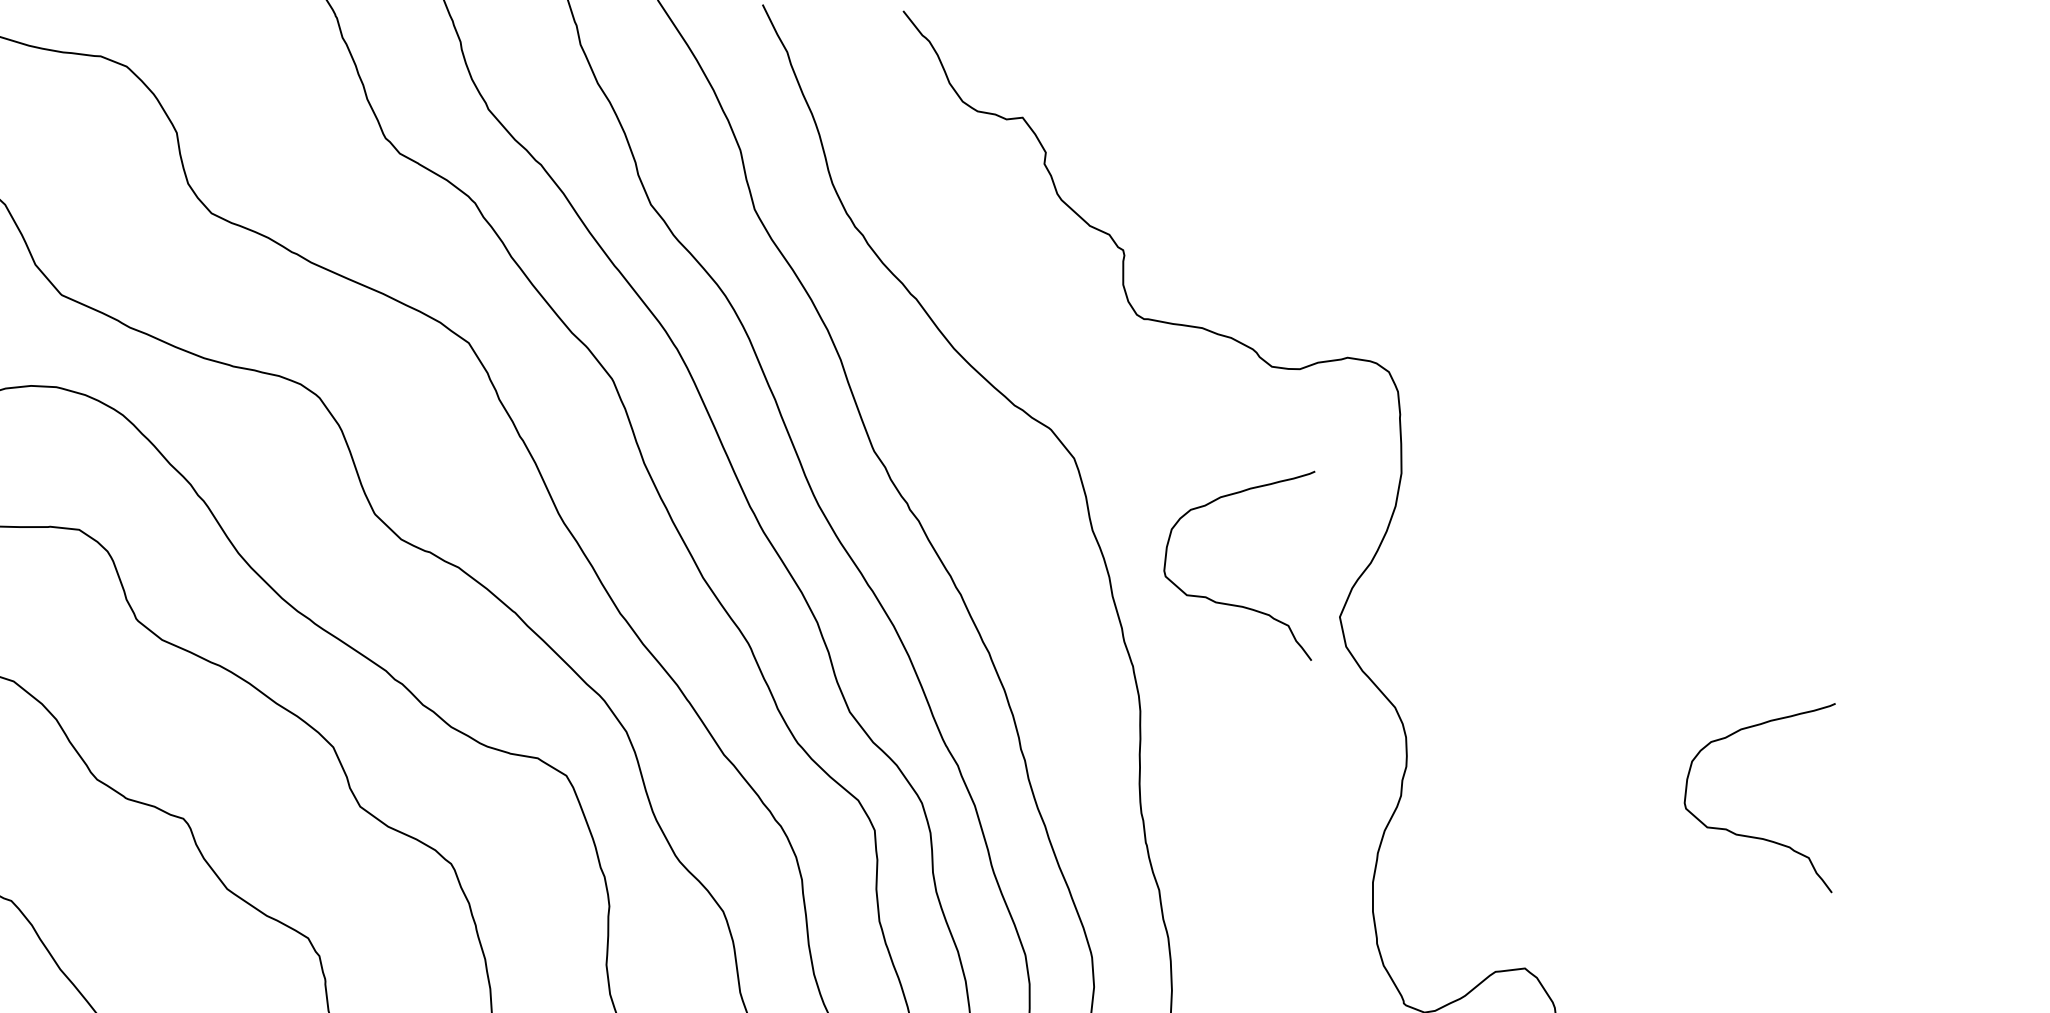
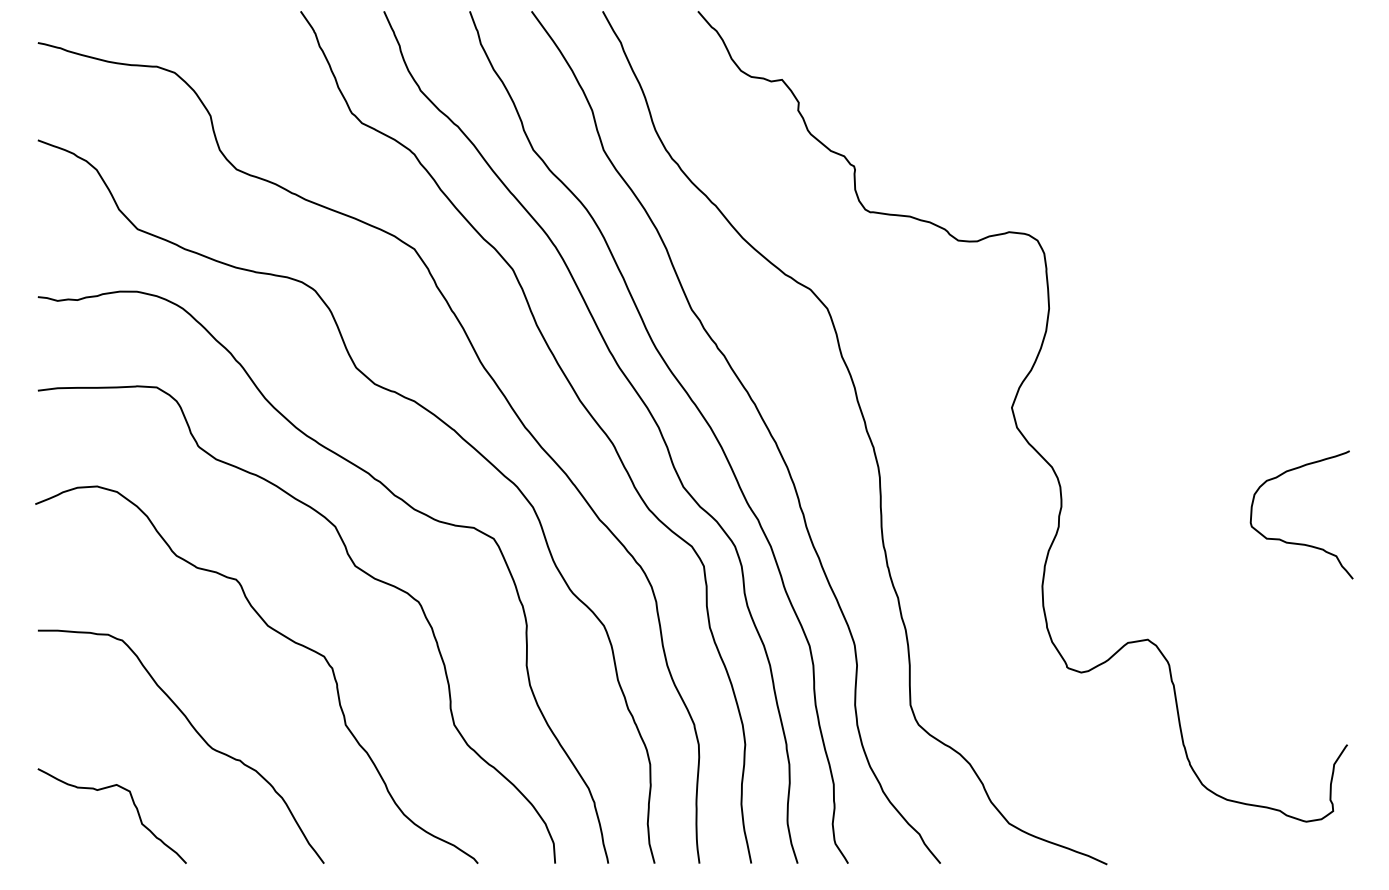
curve: (1230, 602) -> (937, 401), removed

